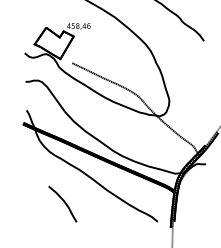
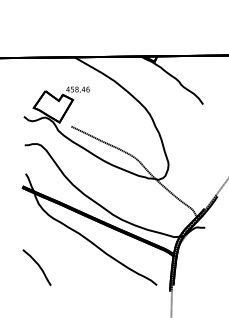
curve: (63, 202) -> (37, 265), moved

